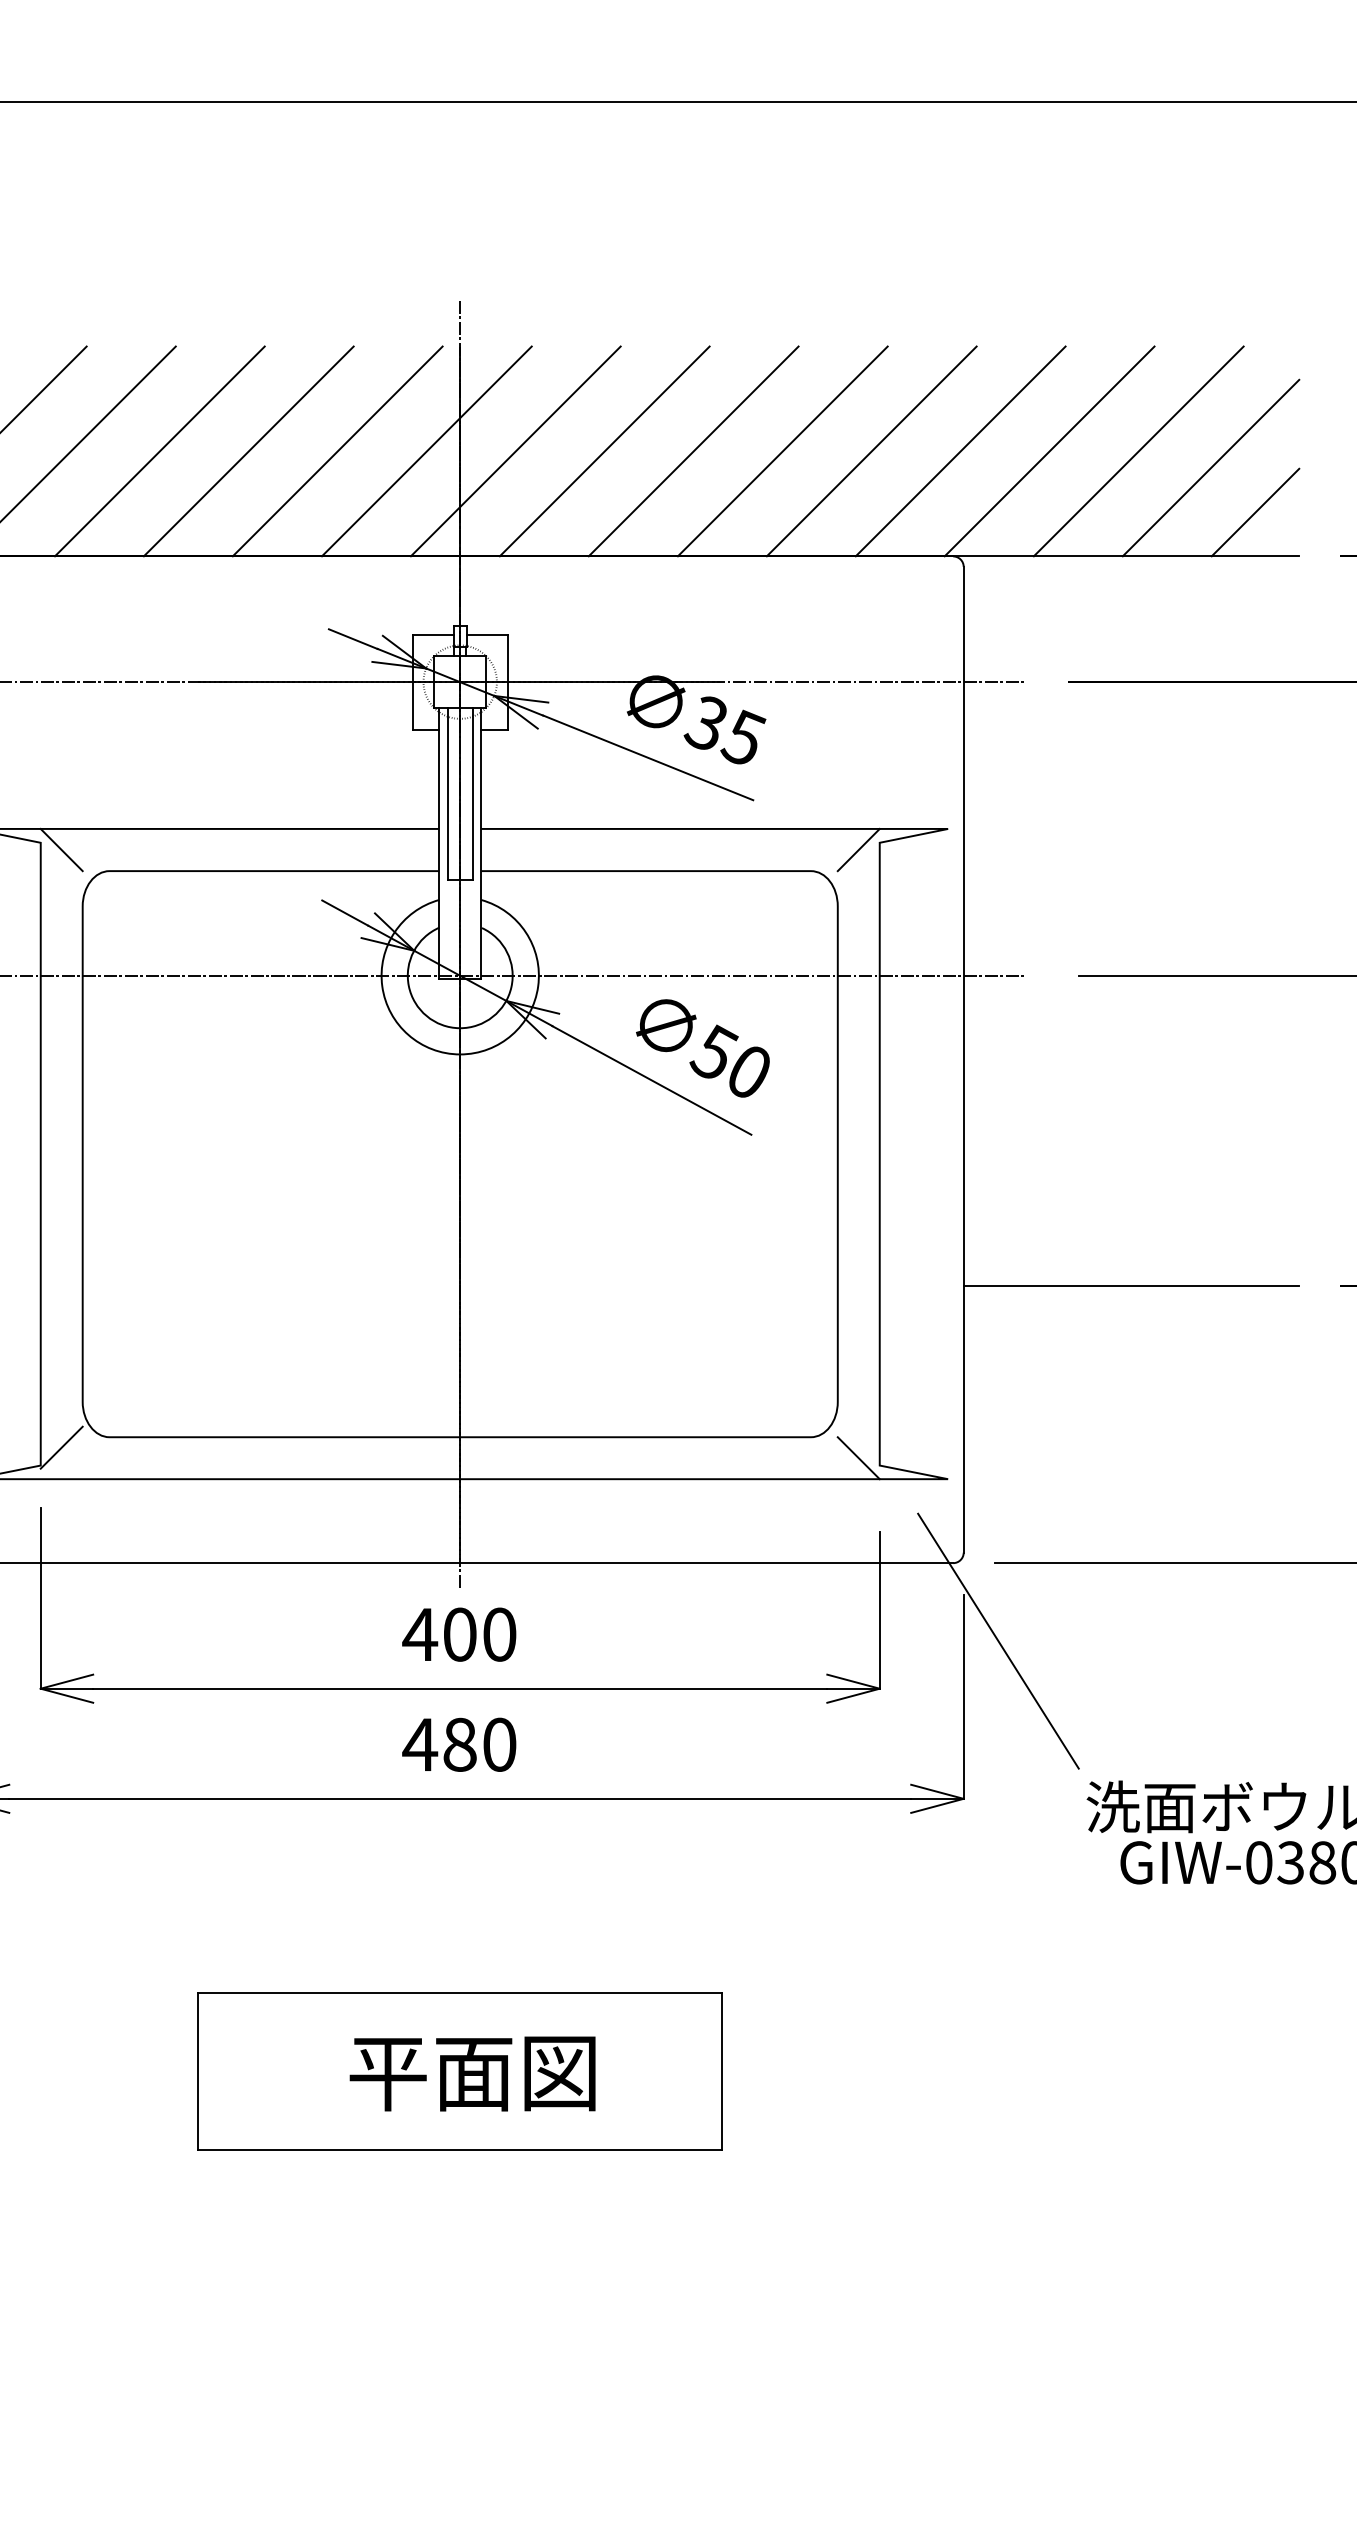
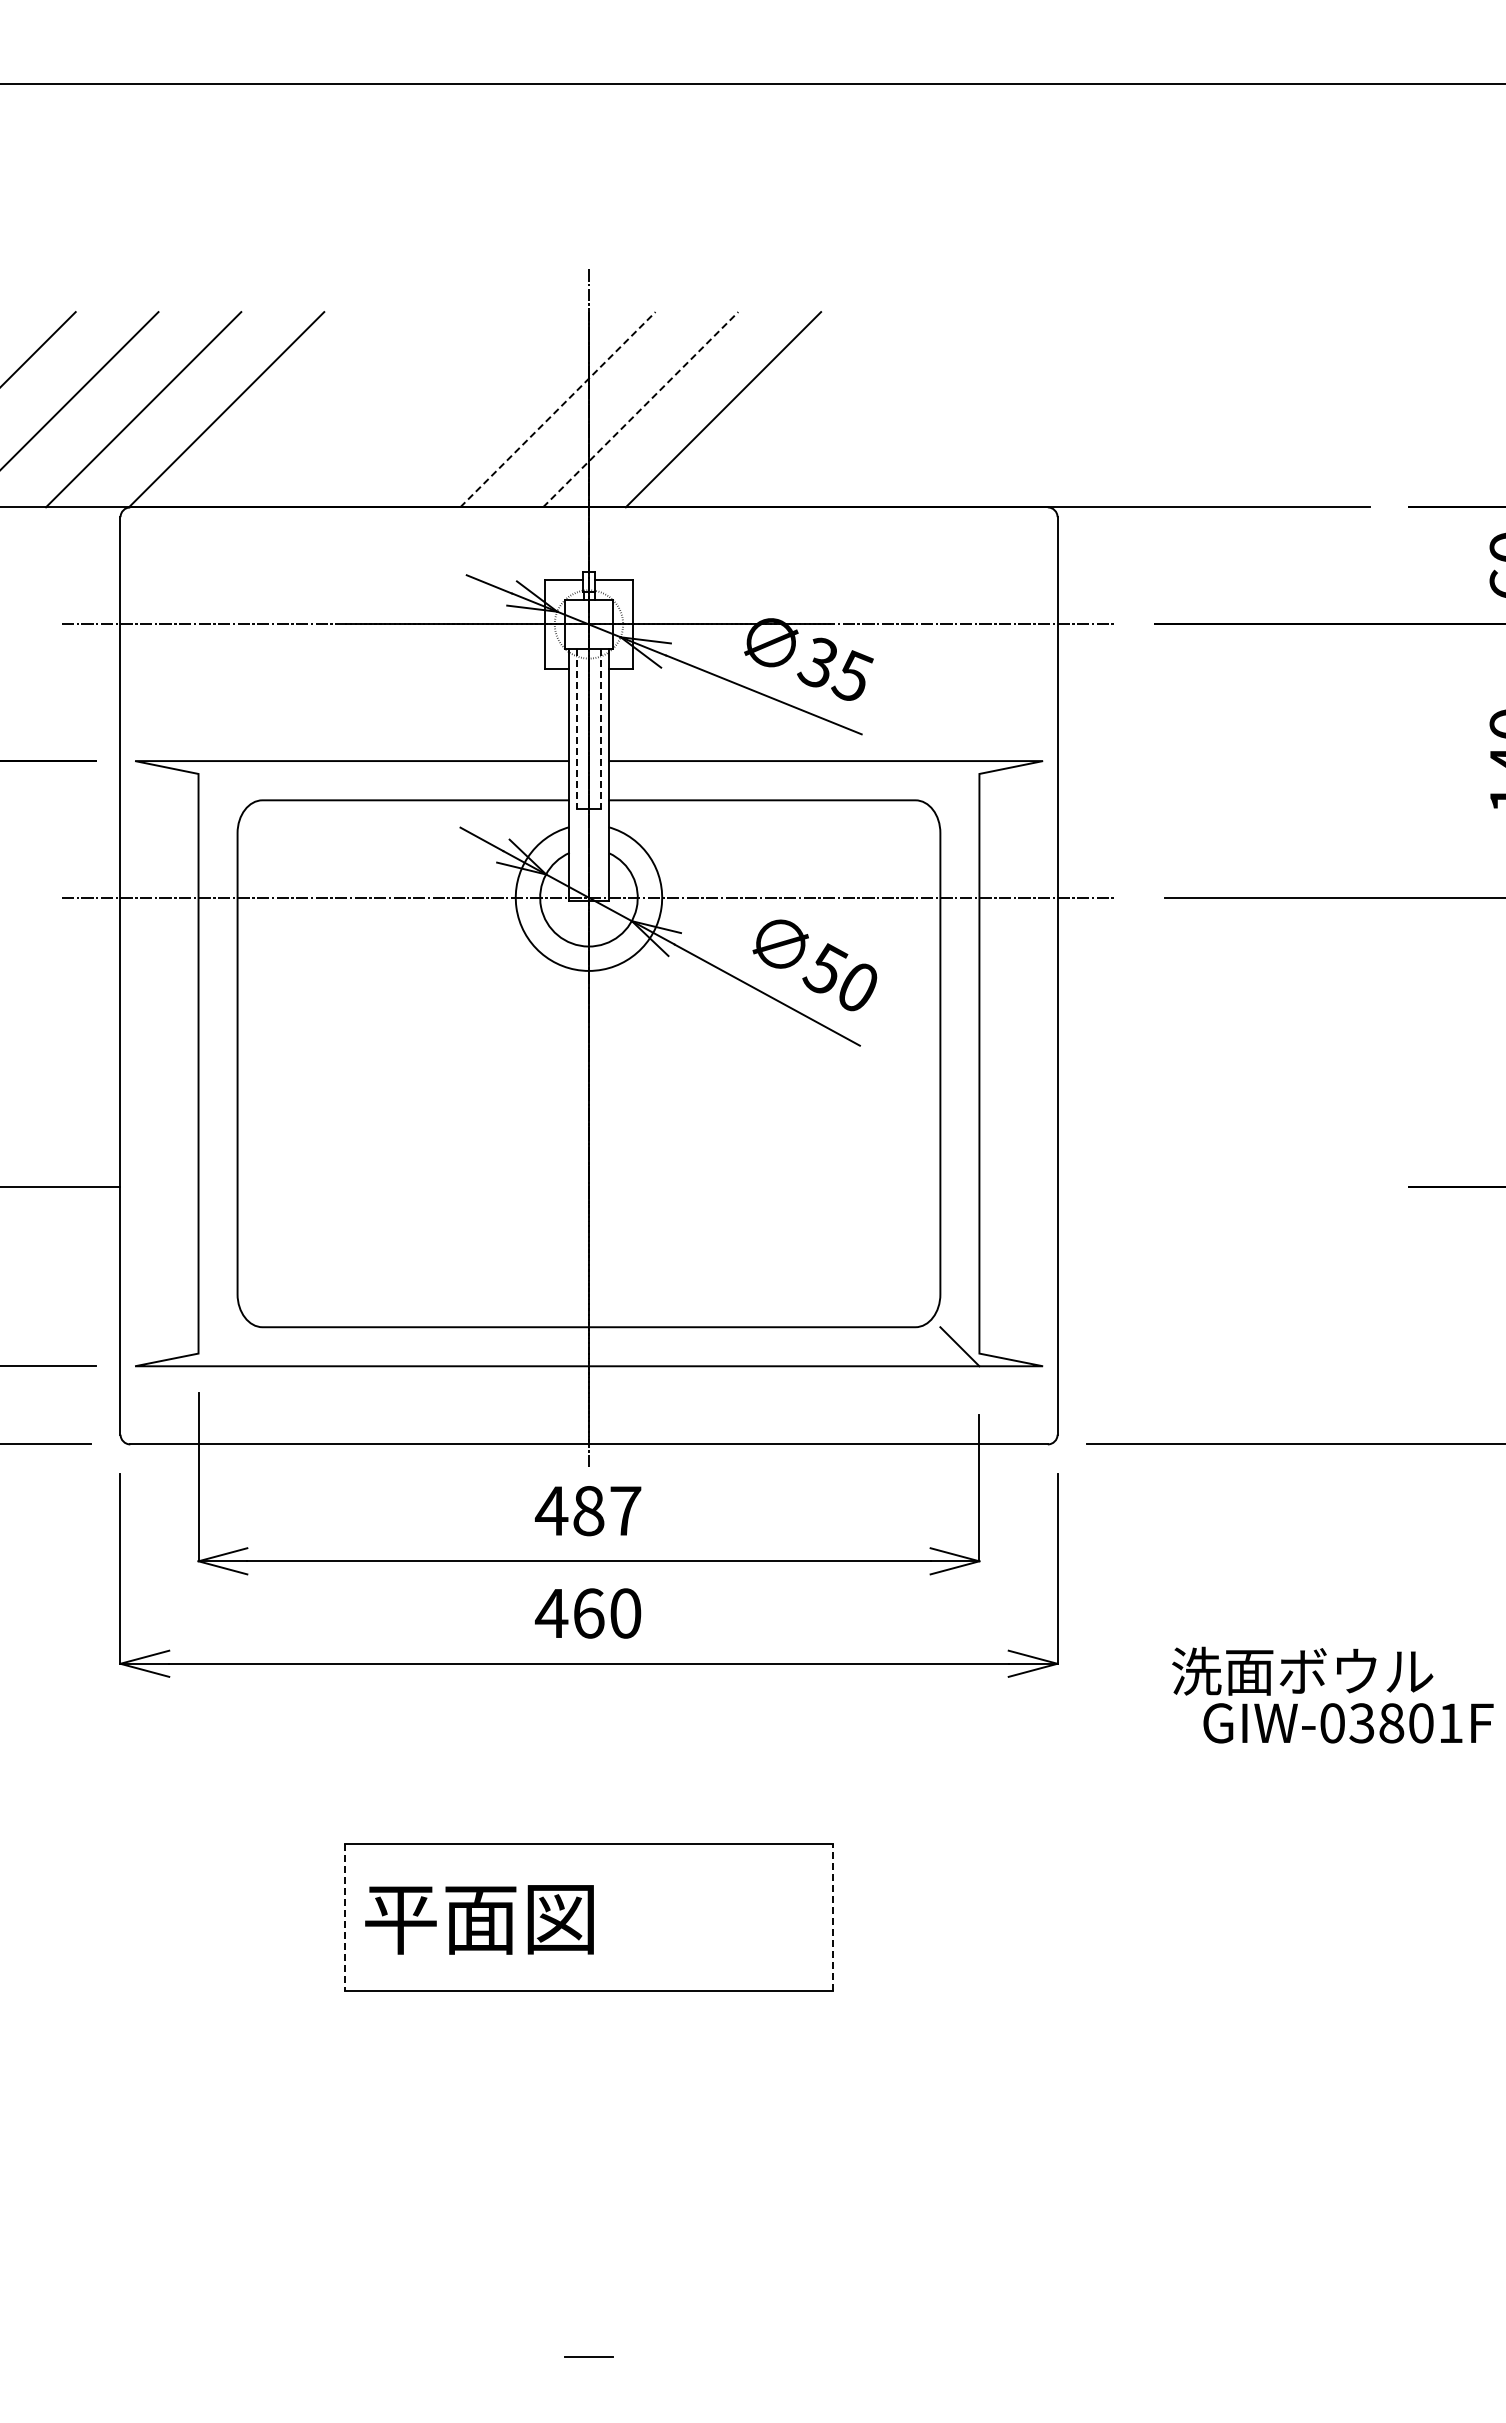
line: (159, 451) -> (309, 409), removed
line: (248, 451) -> (391, 409), removed
line: (337, 451) -> (474, 409), removed
line: (427, 451) -> (558, 409), solid -> dashed
line: (516, 451) -> (641, 409), solid -> dashed
line: (692, 451) -> (805, 409), removed
line: (782, 451) -> (888, 409), removed
line: (871, 451) -> (971, 409), removed
line: (960, 451) -> (1054, 409), removed
line: (1049, 451) -> (1137, 409), removed
line: (1138, 451) -> (1220, 409), removed
line: (1210, 468) -> (1287, 425), removed
line: (1254, 512) -> (1328, 466), removed
line: (447, 793) -> (577, 728), solid -> dashed
line: (472, 793) -> (600, 728), solid -> dashed
line: (61, 849) -> (217, 780), removed
line: (858, 849) -> (959, 780), removed
line: (1131, 1286) -> (1213, 1186), removed
line: (61, 1447) -> (217, 1336), removed
text: (480, 1634) -> (607, 1510), 400 -> 487
line: (998, 1640) -> (1089, 1516), removed
text: (459, 1744) -> (588, 1613), 480 -> 460
line: (722, 2070) -> (833, 1916), solid -> dashed
line: (197, 2071) -> (344, 1917), solid -> dashed
text: (472, 2073) -> (479, 1919), moved

